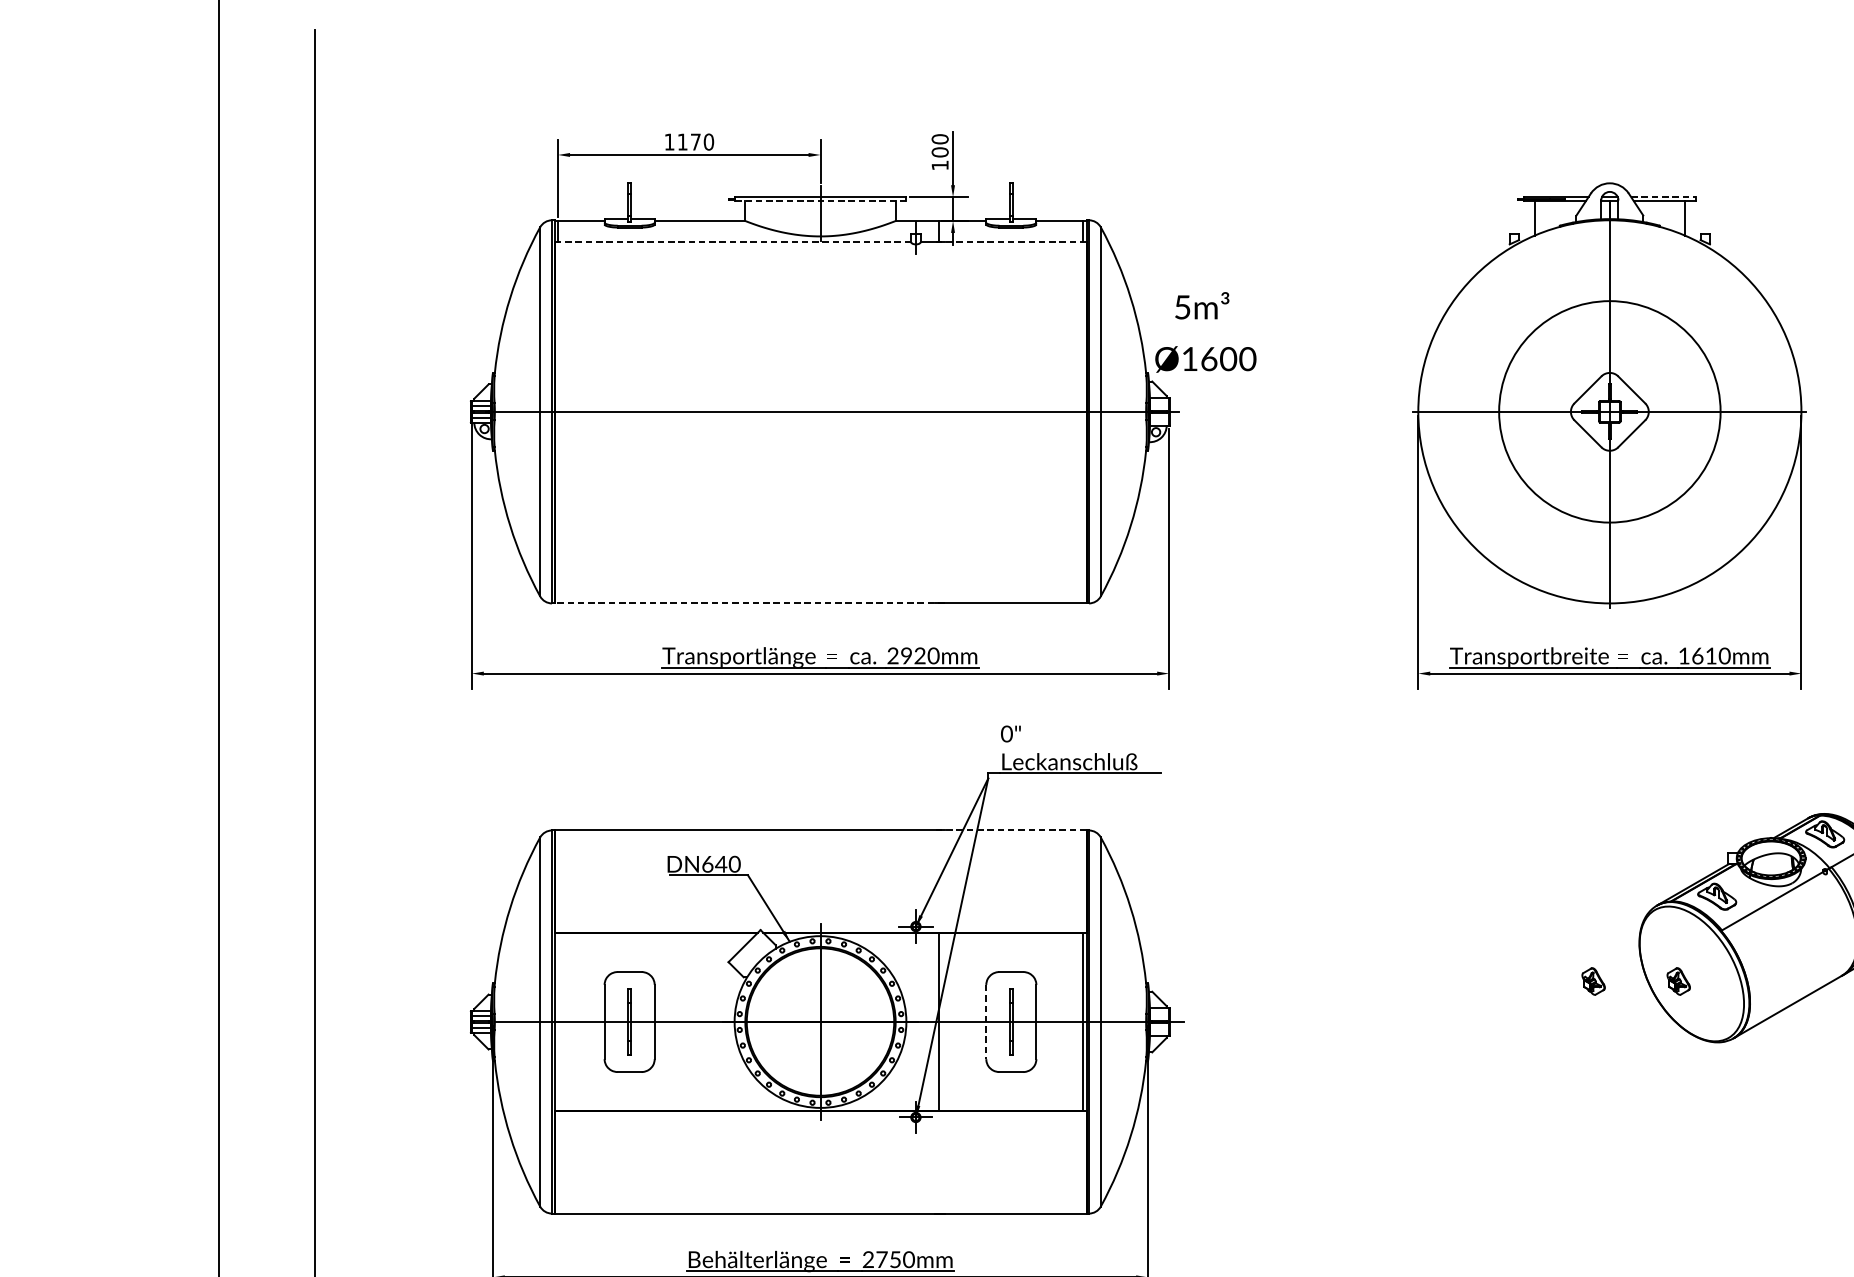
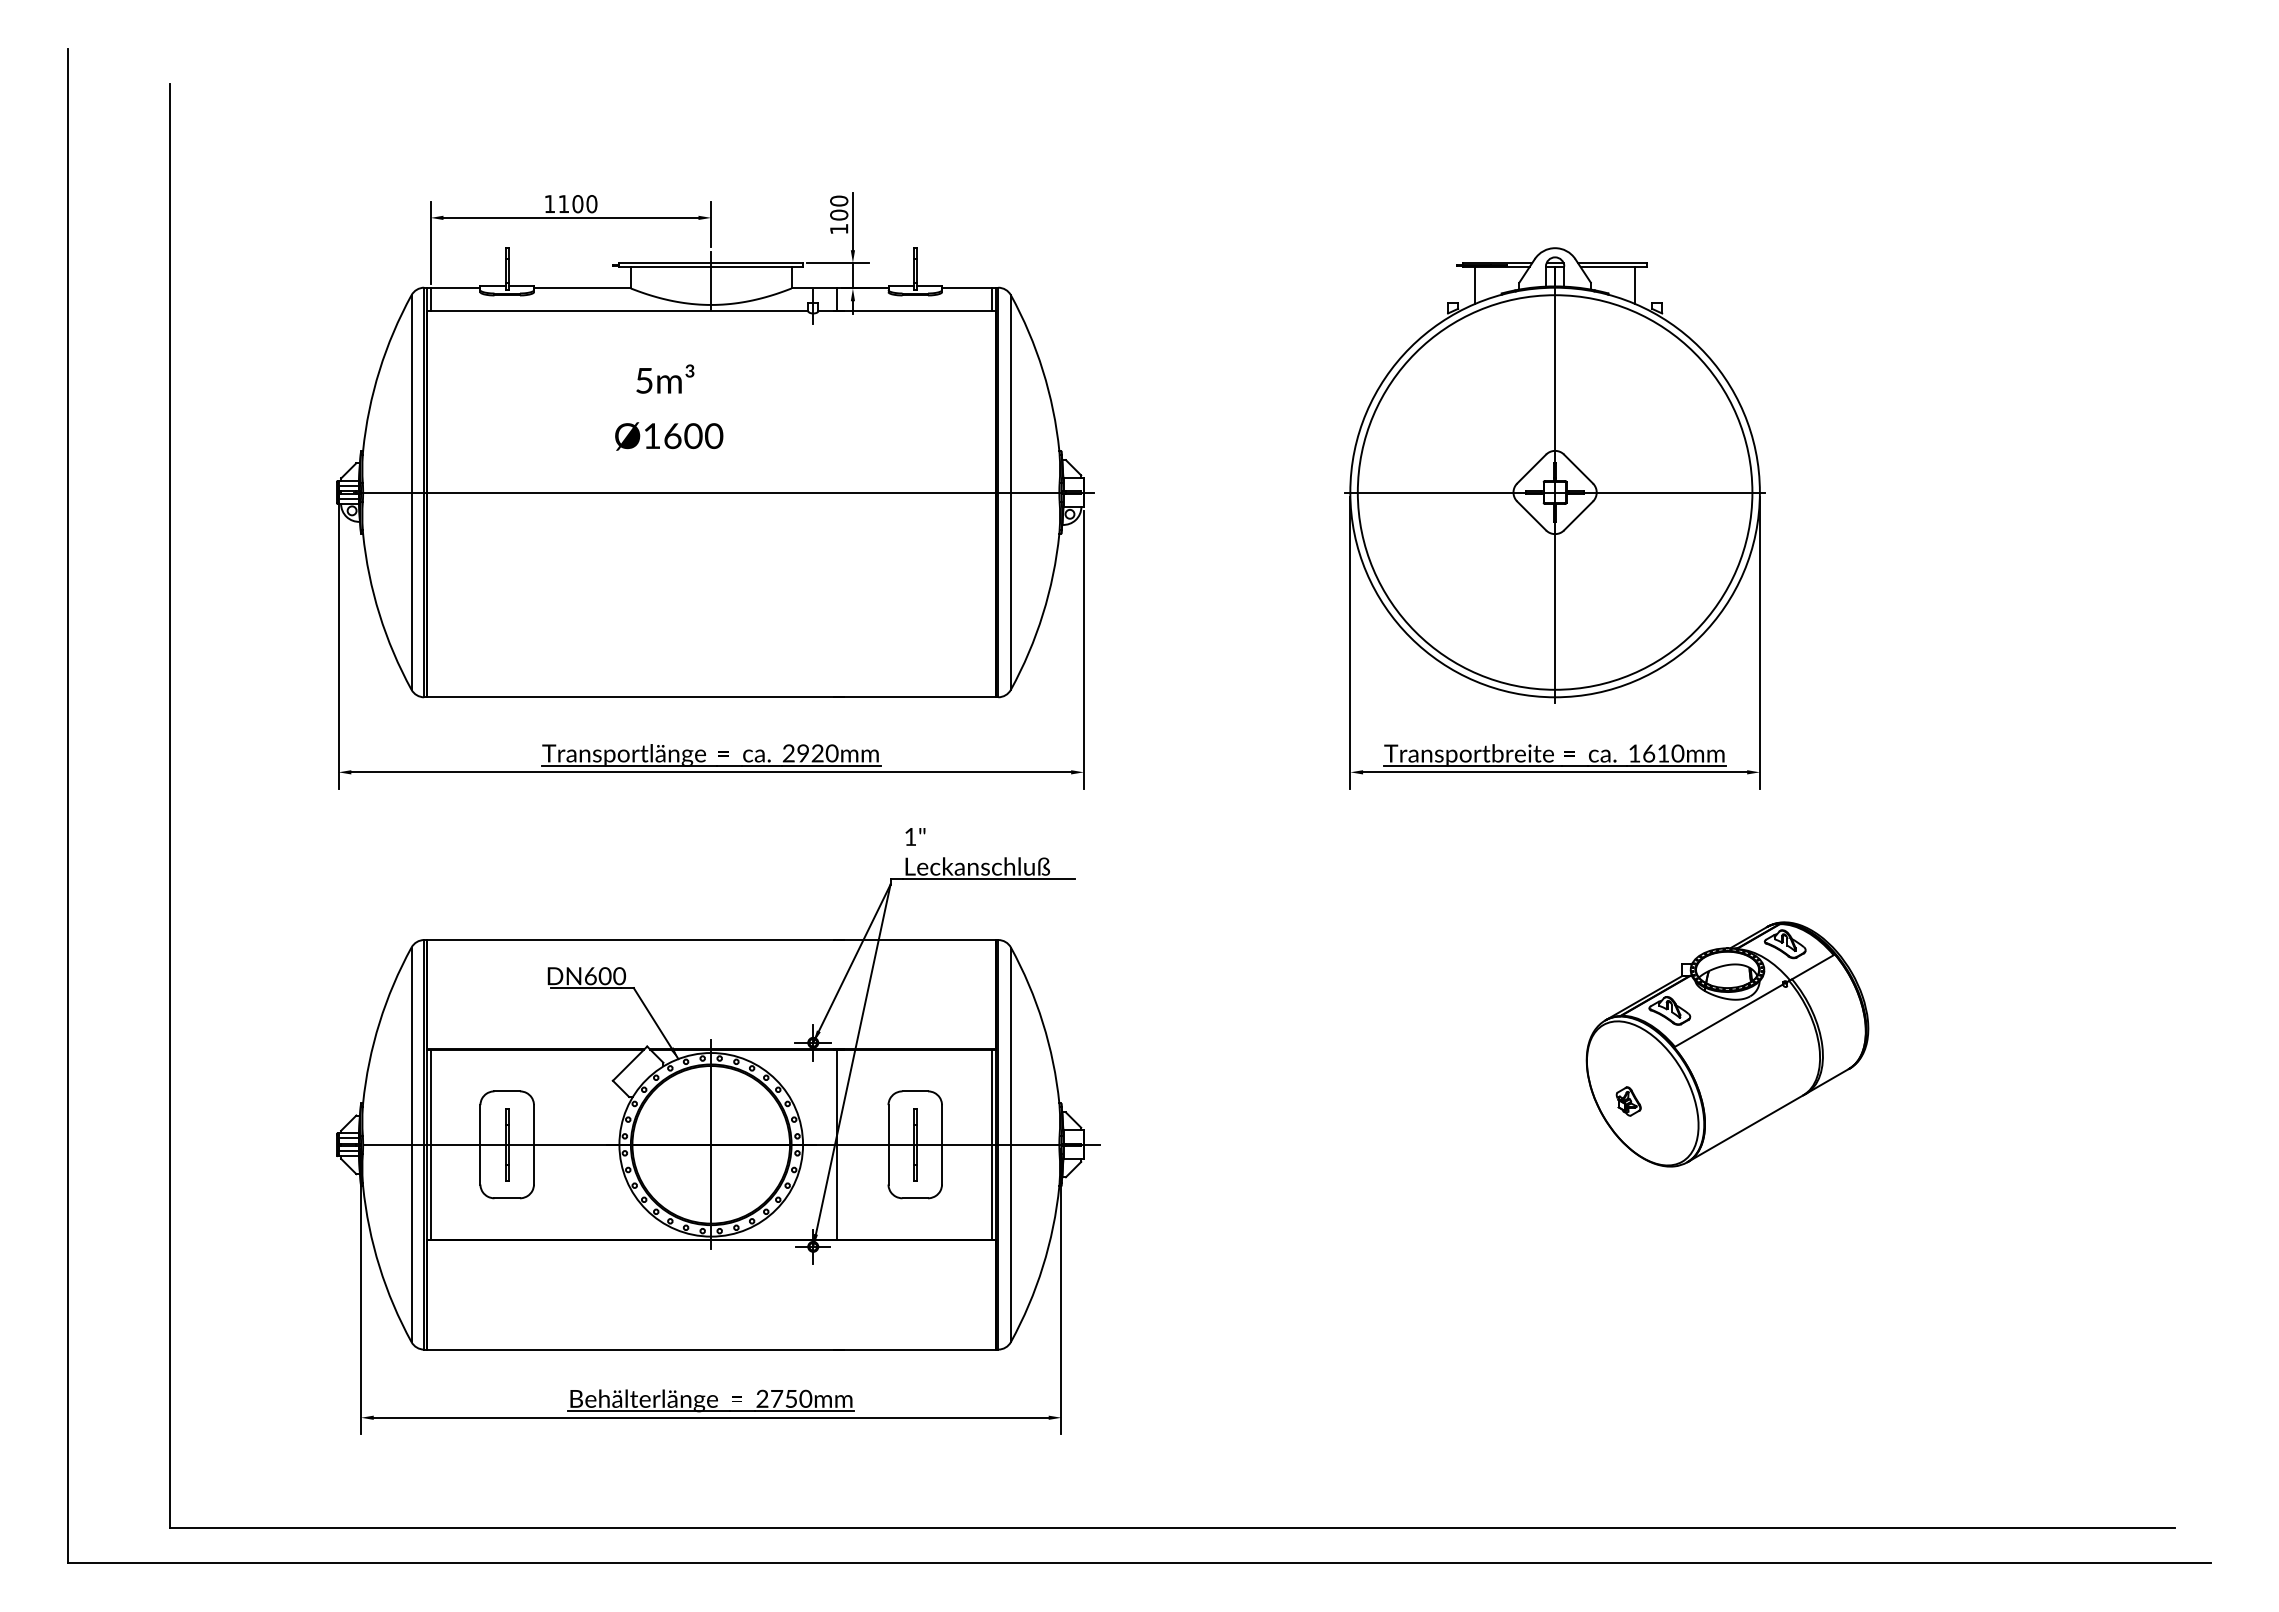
text: (695, 142) -> (577, 204), 1170 -> 1100
line: (1663, 196) -> (1612, 262), dashed -> solid
line: (820, 201) -> (711, 267), dashed -> solid
line: (732, 242) -> (617, 311), dashed -> solid
line: (1010, 242) -> (914, 311), dashed -> solid
text: (1206, 332) -> (669, 407), moved
circle: (1609, 411) -> (1554, 492), size x1.67
line: (748, 603) -> (634, 697), dashed -> solid
text: (1006, 733) -> (910, 836), 0" -> 1"
line: (1010, 830) -> (914, 940), dashed -> solid
text: (720, 864) -> (604, 976), DN640 -> DN600
part: (1593, 981) -> (1537, 1101), removed
line: (557, 1021) -> (430, 1144), added
line: (986, 1021) -> (888, 1144), dashed -> solid

